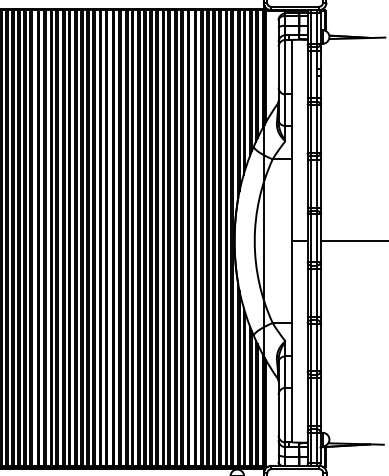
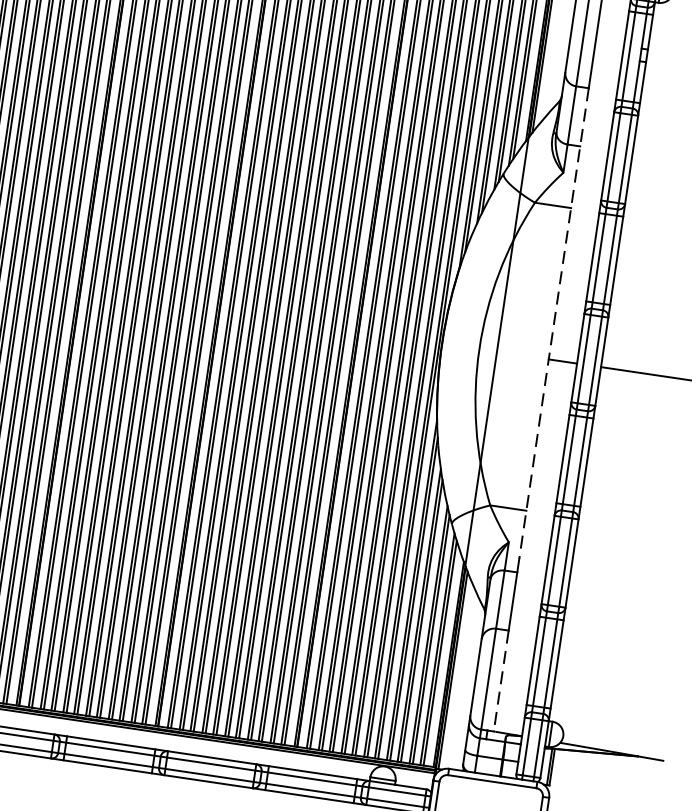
line: (292, 222) -> (554, 324), solid -> dashed
line: (292, 415) -> (501, 681), solid -> dashed

